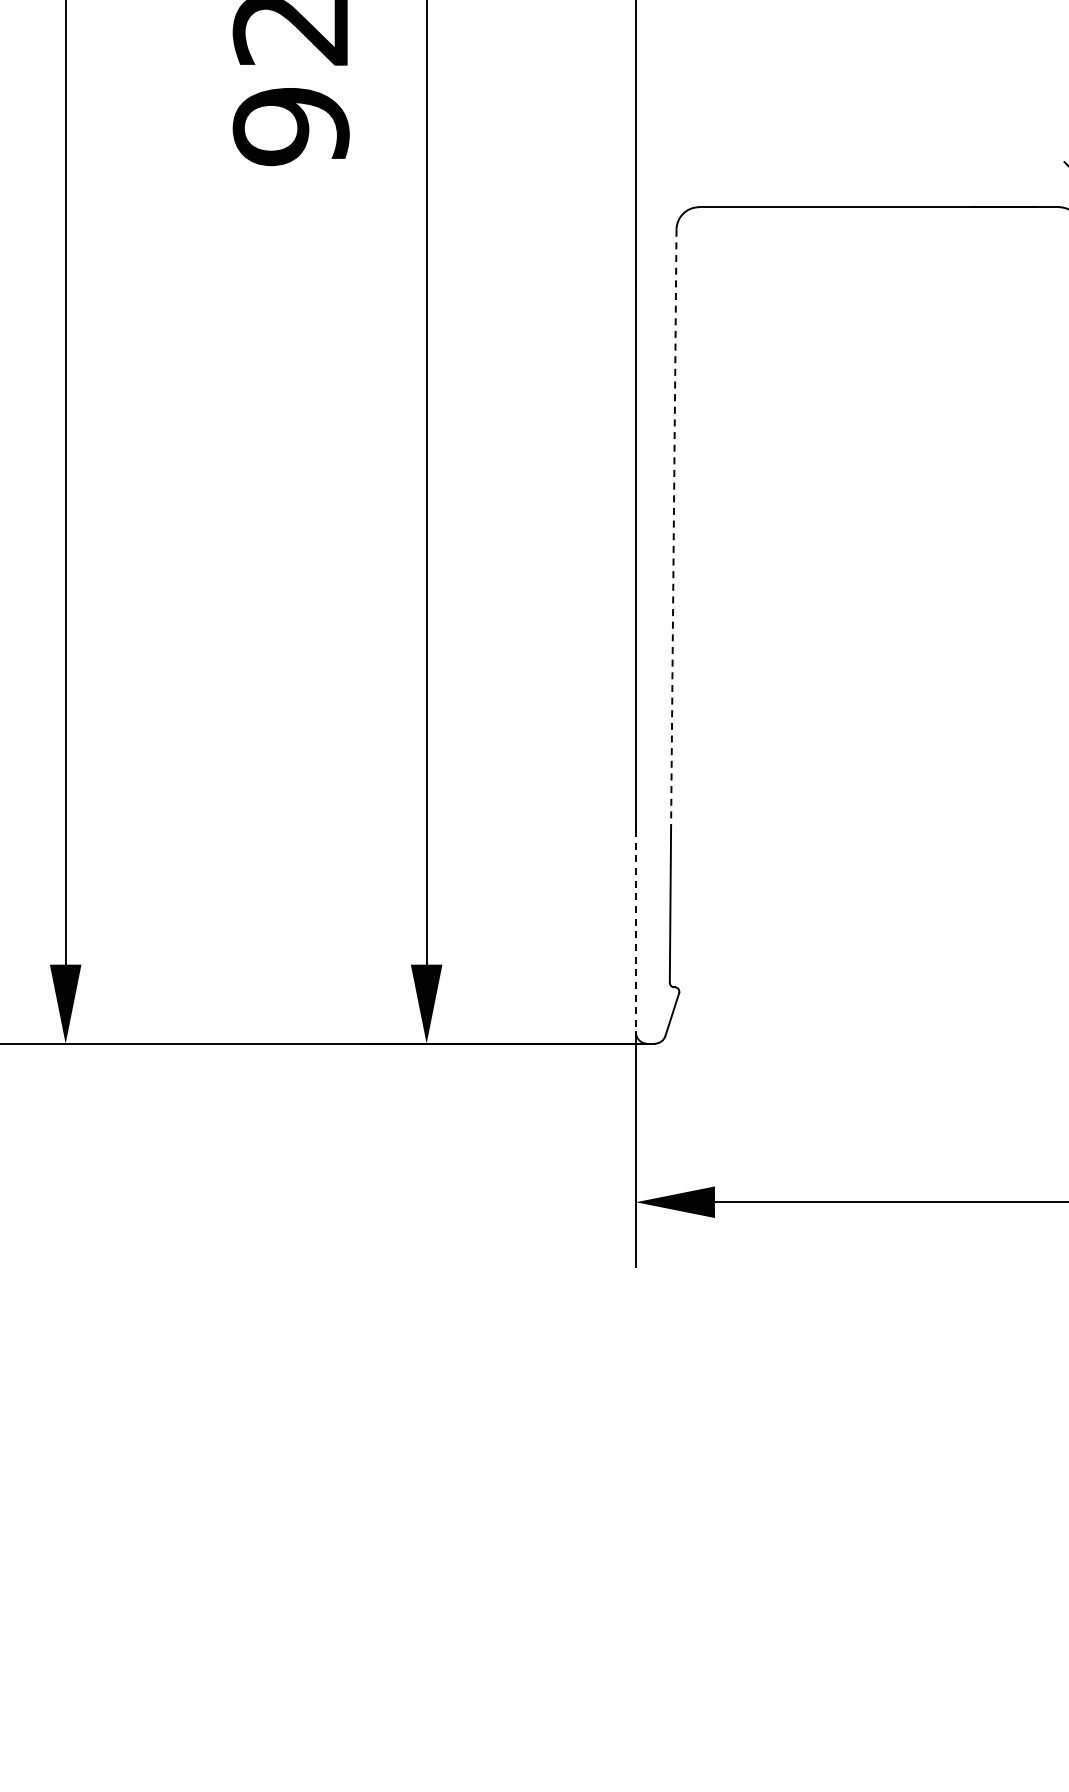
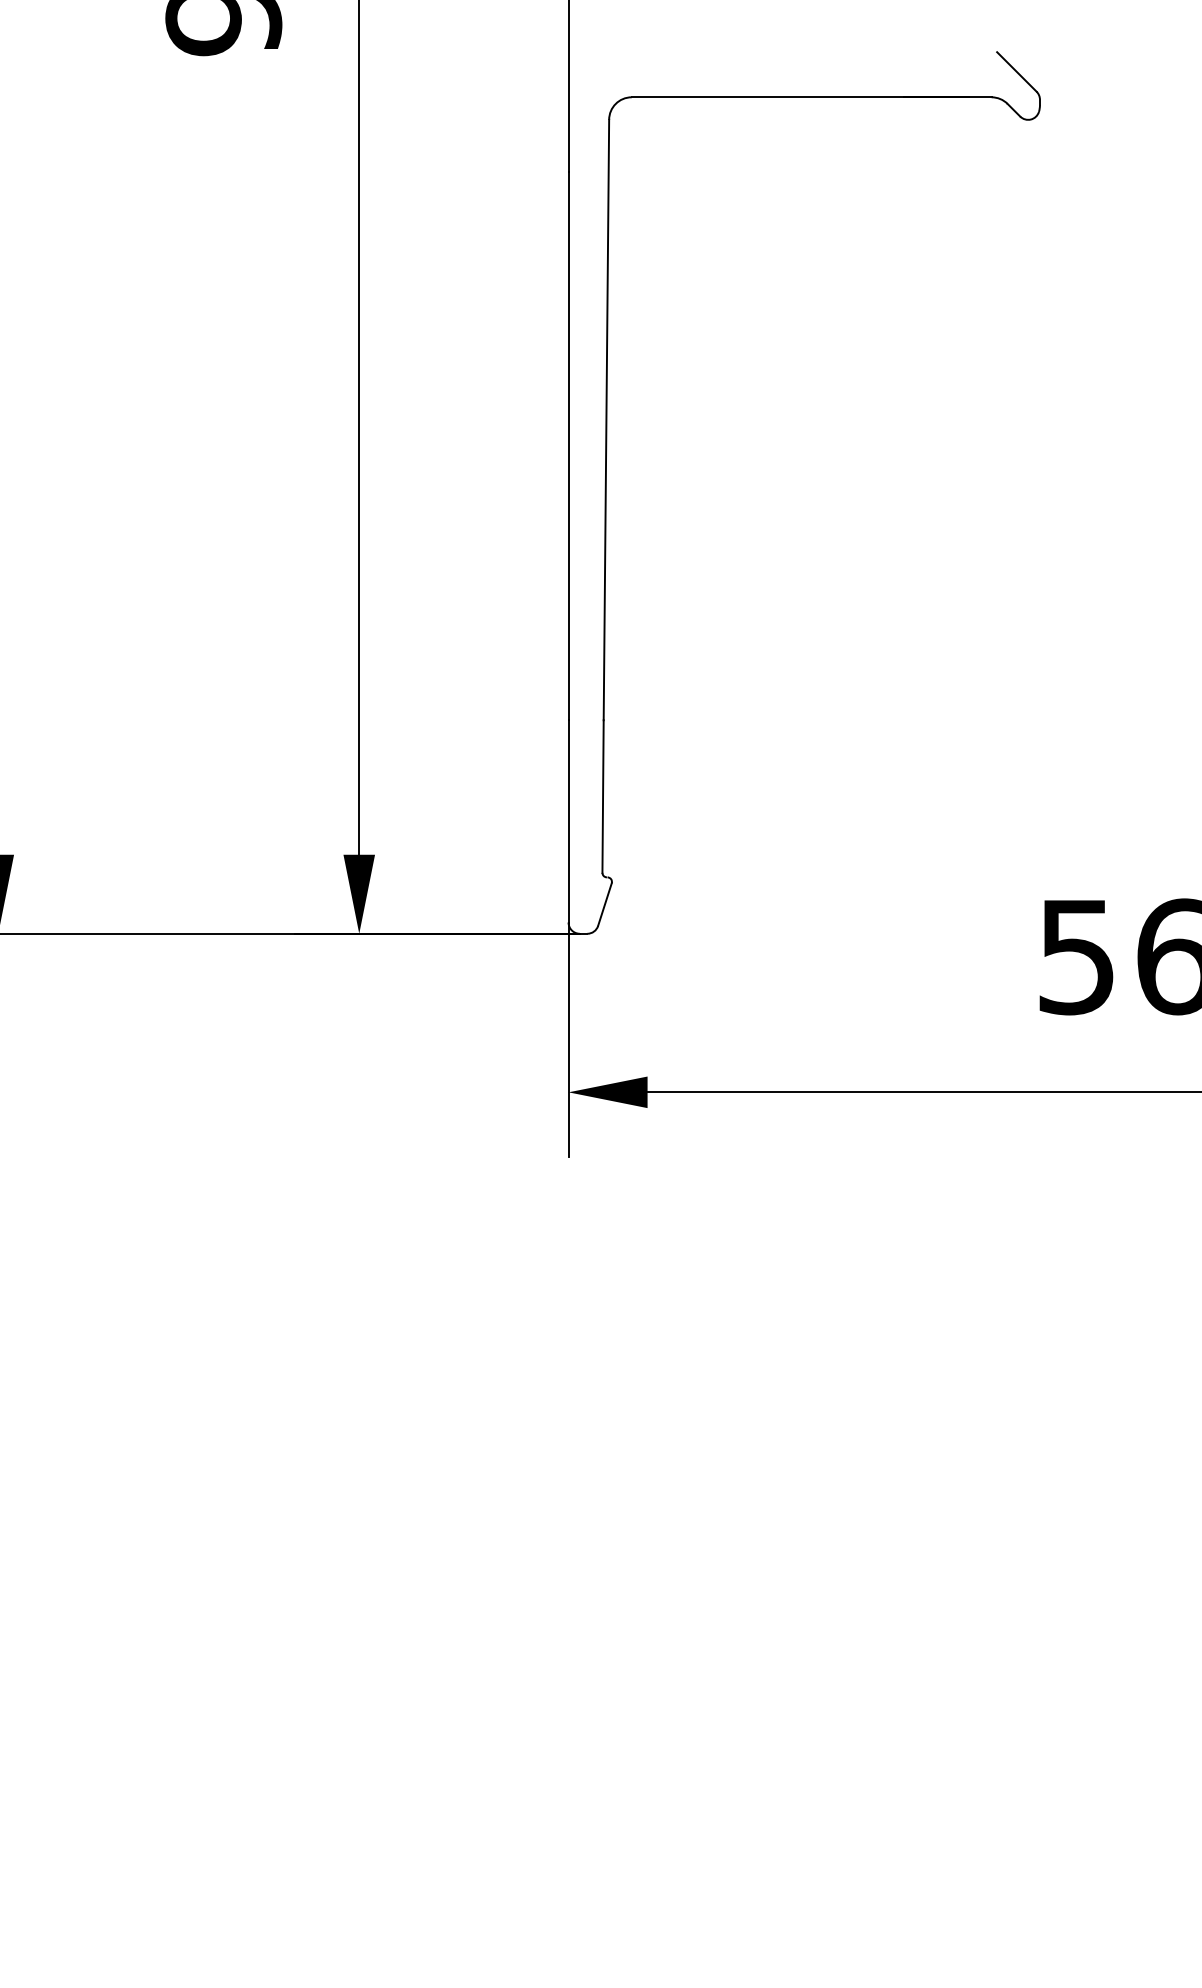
line: (673, 530) -> (606, 420), dashed -> solid
line: (635, 931) -> (568, 821), dashed -> solid

